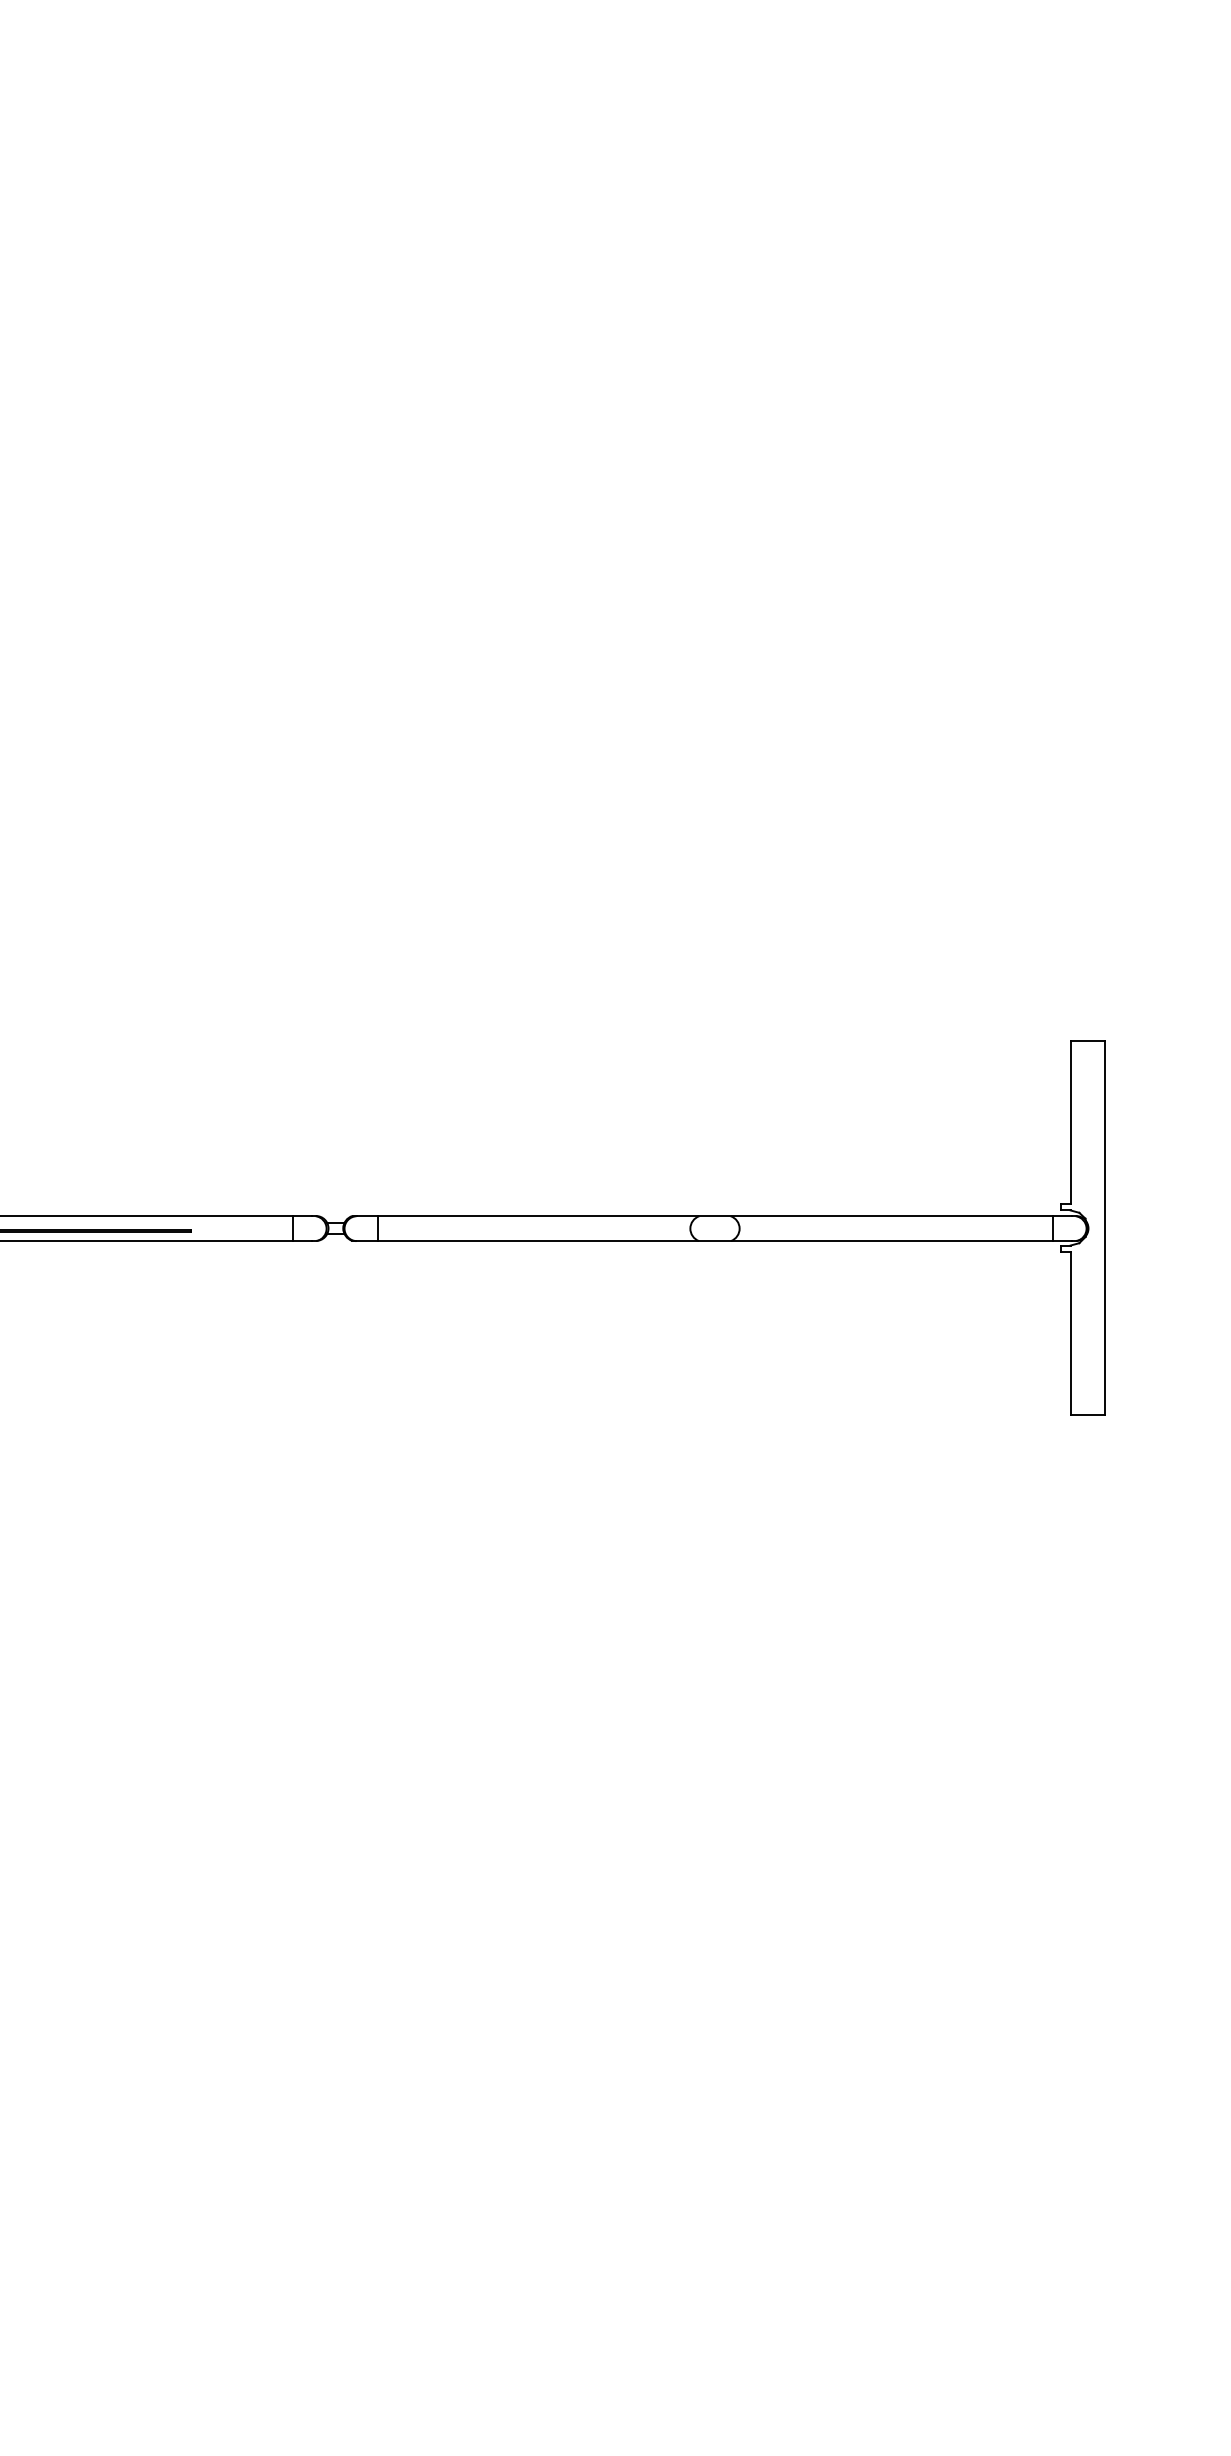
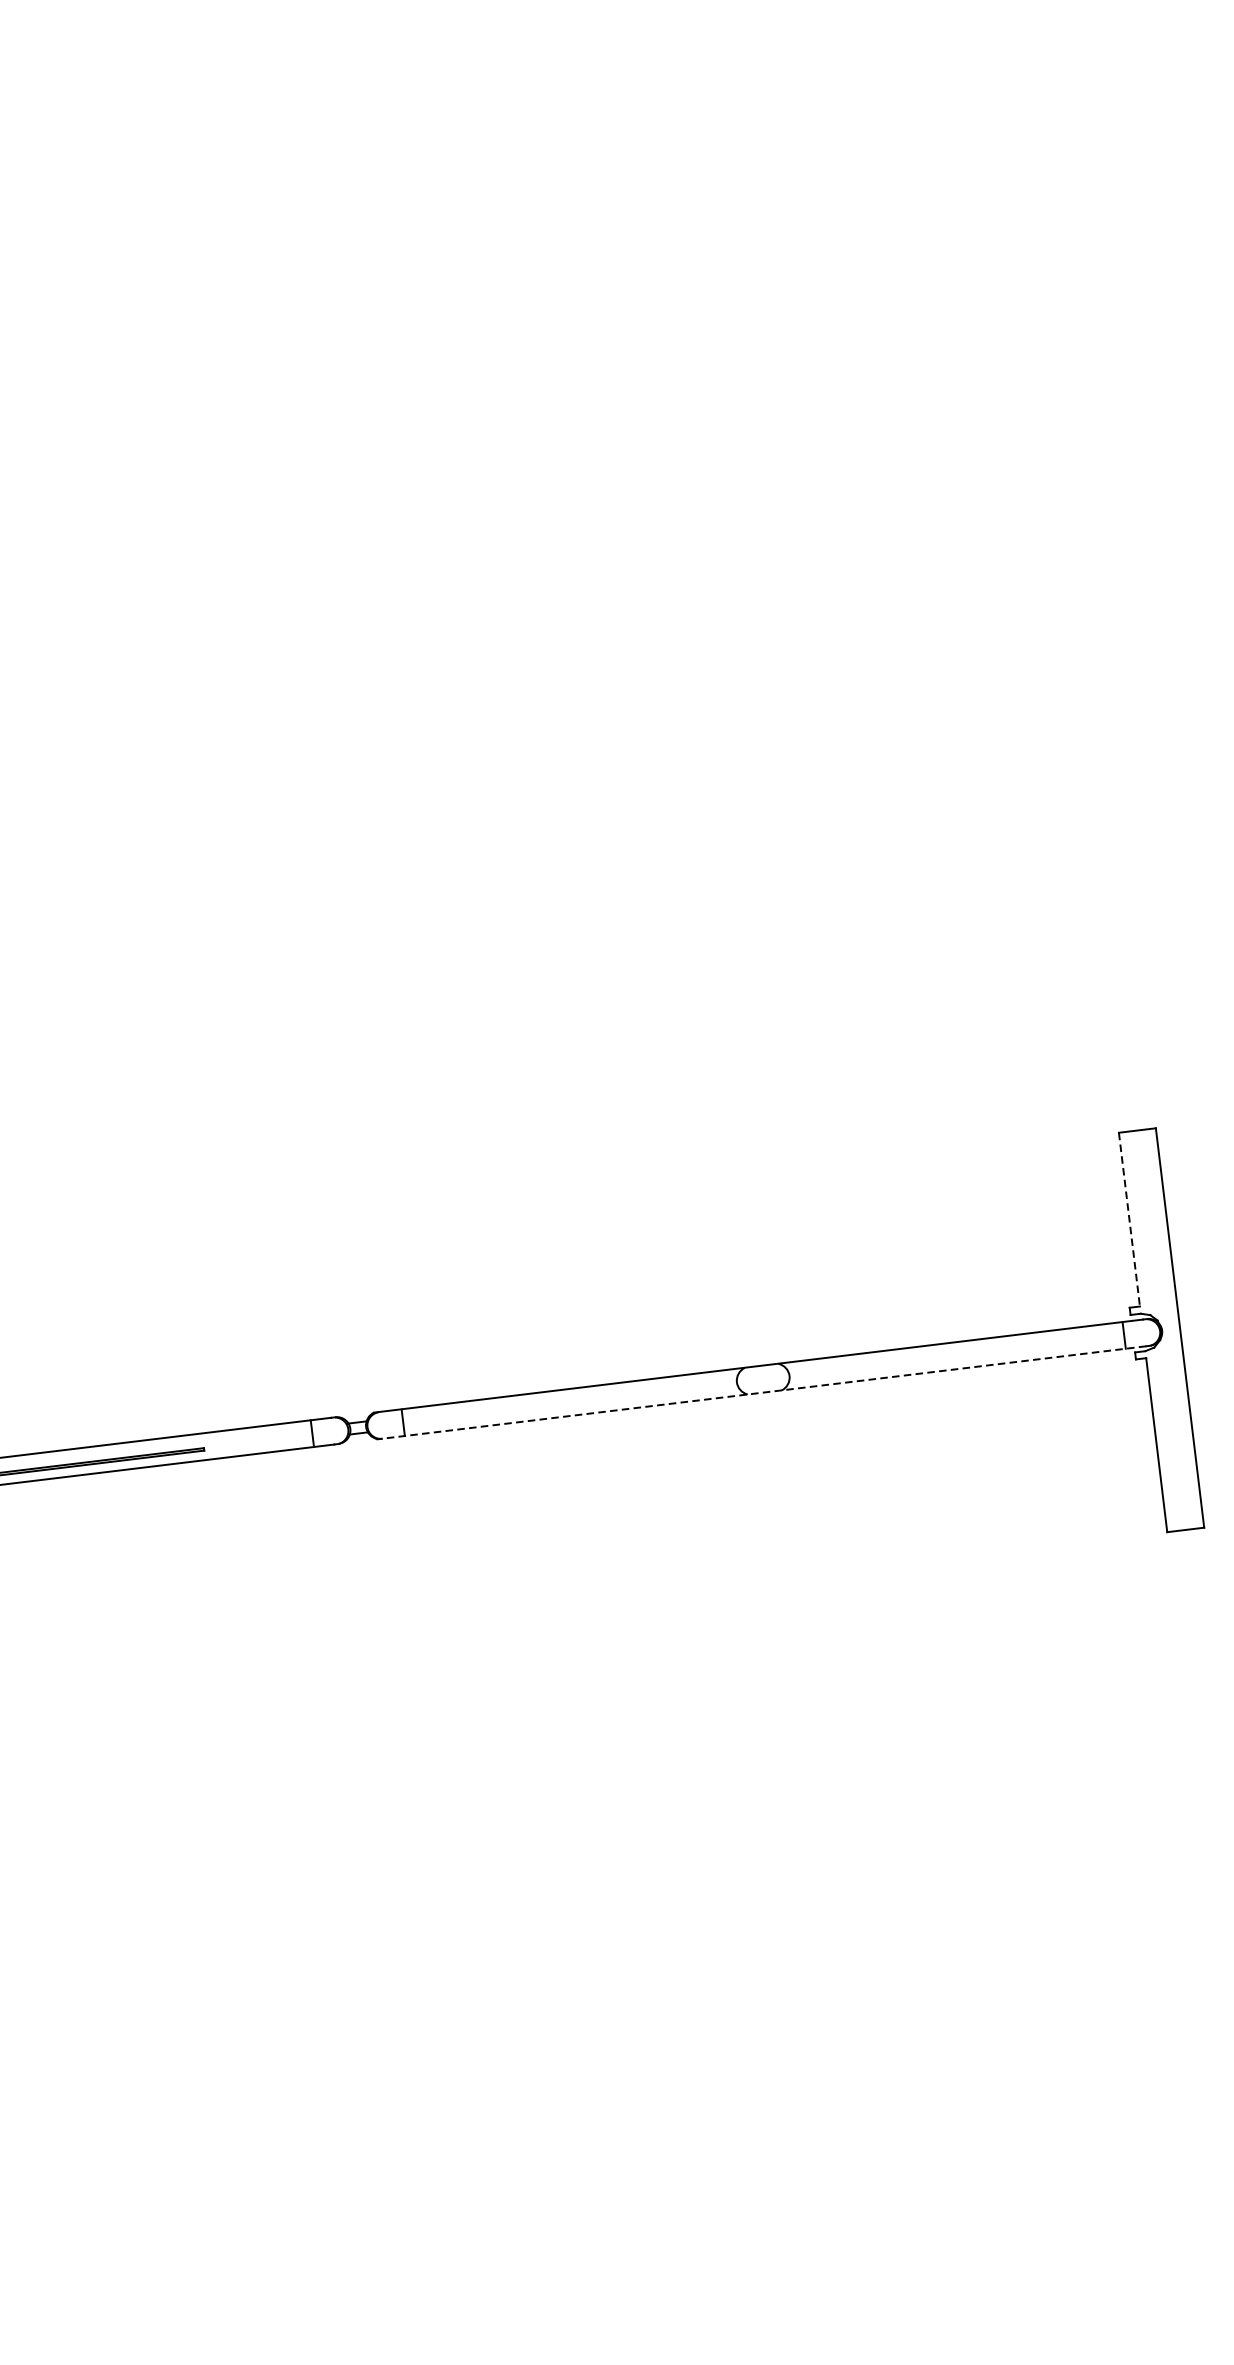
line: (1070, 1122) -> (1129, 1219), solid -> dashed
line: (714, 1241) -> (764, 1392), solid -> dashed

